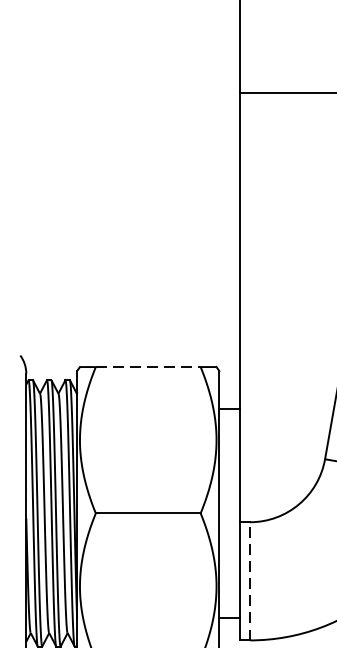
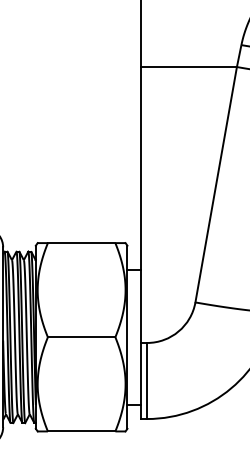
line: (148, 367) -> (81, 243), dashed -> solid
line: (250, 580) -> (147, 380), dashed -> solid

